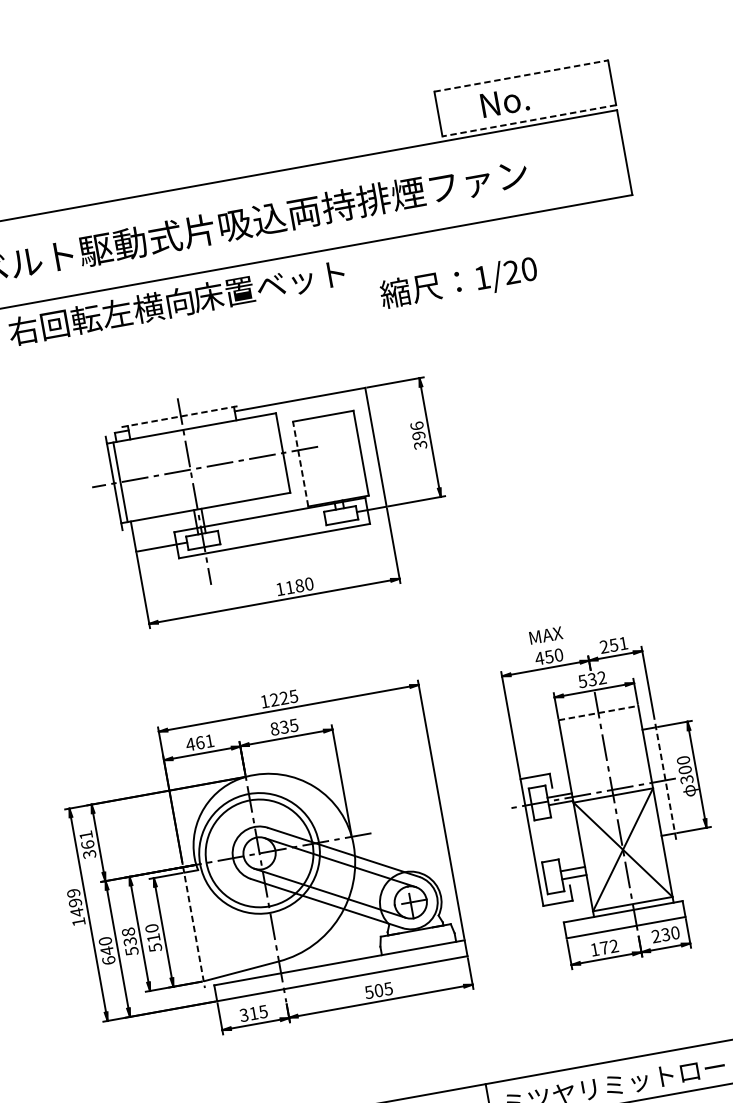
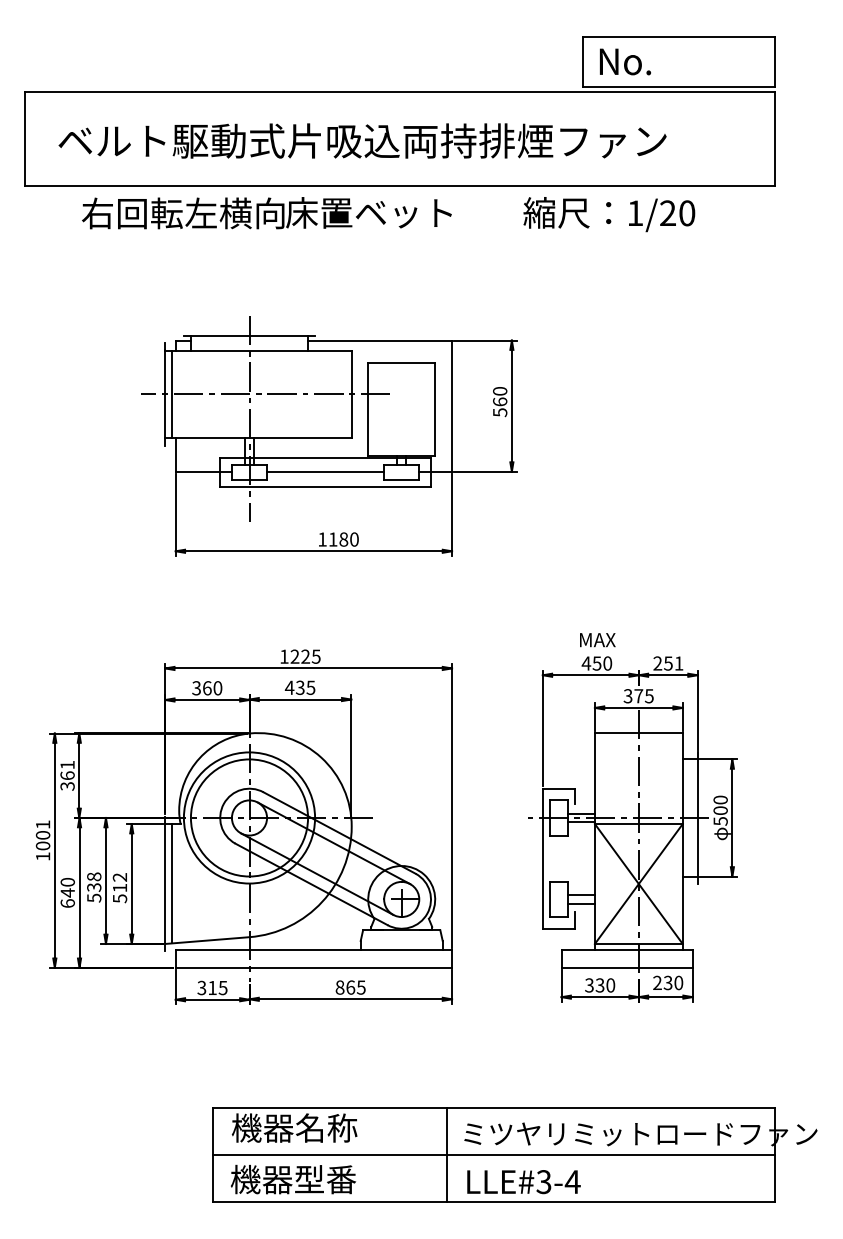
line: (521, 76) -> (678, 37), dashed -> solid
text: (504, 101) -> (625, 61), moved
line: (528, 120) -> (678, 86), dashed -> solid
text: (459, 283) -> (609, 214), moved
line: (180, 416) -> (249, 335), dashed -> solid
text: (419, 435) -> (500, 401), 396 -> 560
line: (300, 463) -> (368, 409), dashed -> solid
line: (271, 527) -> (325, 471), added
text: (592, 679) -> (638, 696), 532 -> 375
line: (598, 713) -> (638, 733), dashed -> solid
text: (274, 728) -> (289, 687), 835 -> 435
text: (199, 743) -> (206, 688), 461 -> 360
line: (665, 779) -> (697, 817), dashed -> solid
text: (686, 779) -> (720, 821), 300 -> 500
text: (74, 903) -> (42, 835), 1499 -> 1001
line: (200, 925) -> (172, 883), added
line: (194, 927) -> (165, 884), dashed -> solid
text: (152, 928) -> (120, 877), 510 -> 512
text: (604, 947) -> (600, 985), 172 -> 330
text: (374, 991) -> (345, 987), 505 -> 865

